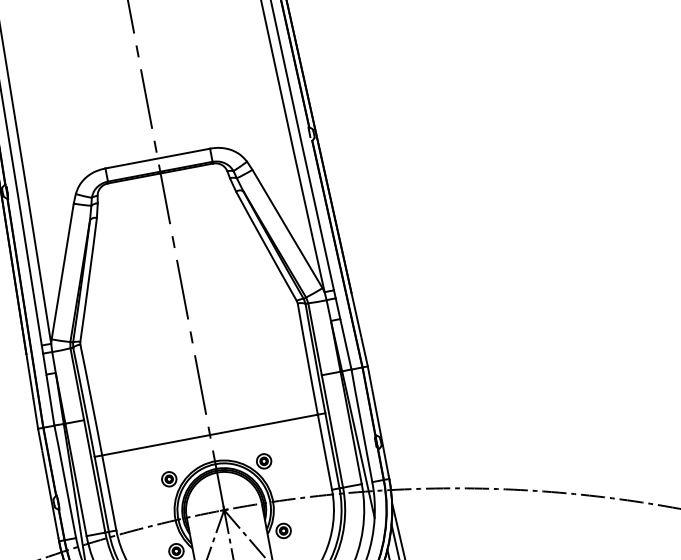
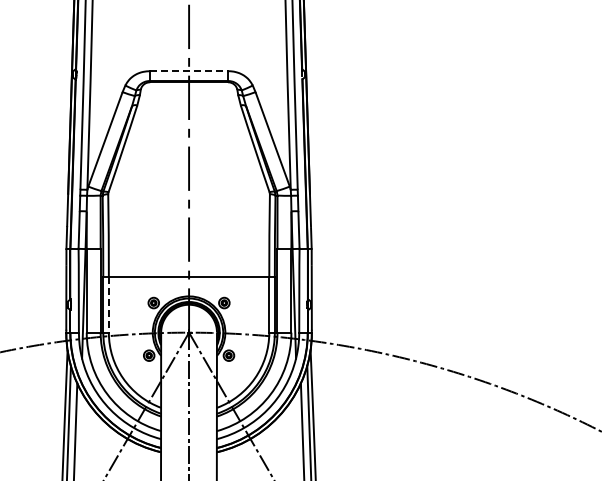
line: (158, 158) -> (189, 71), solid -> dashed
line: (108, 492) -> (108, 304), solid -> dashed

